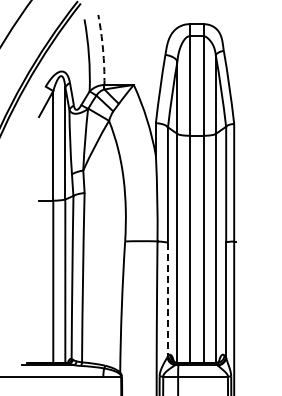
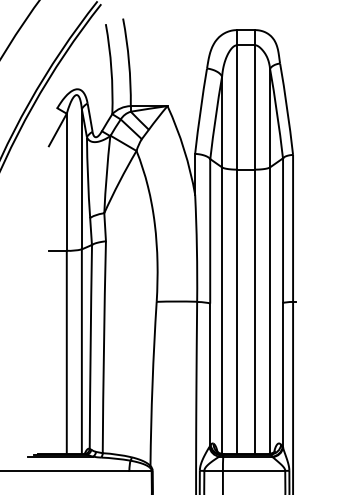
arc: (103, 49) -> (129, 61), dashed -> solid
line: (167, 299) -> (209, 374), dashed -> solid

